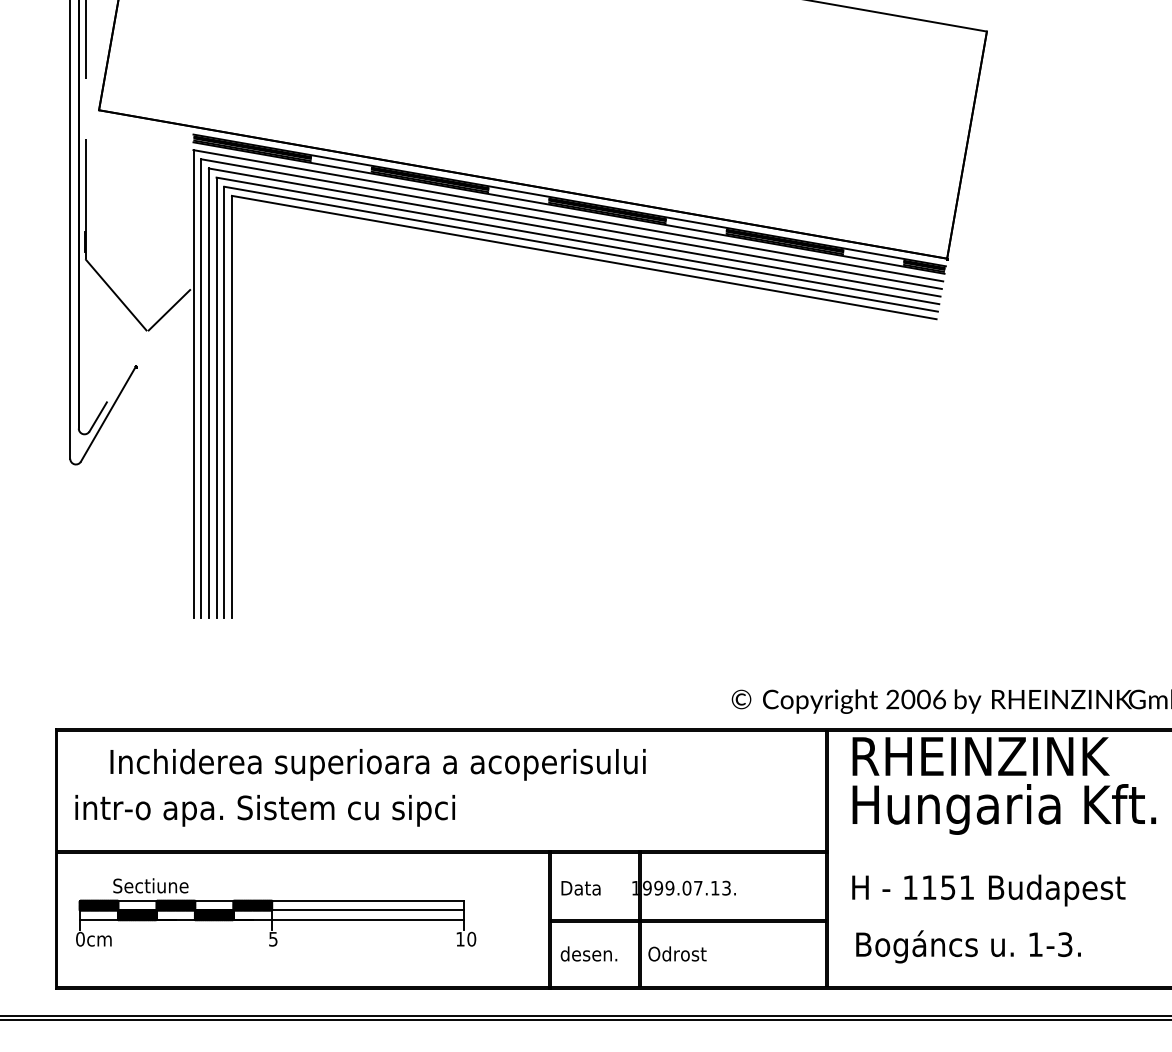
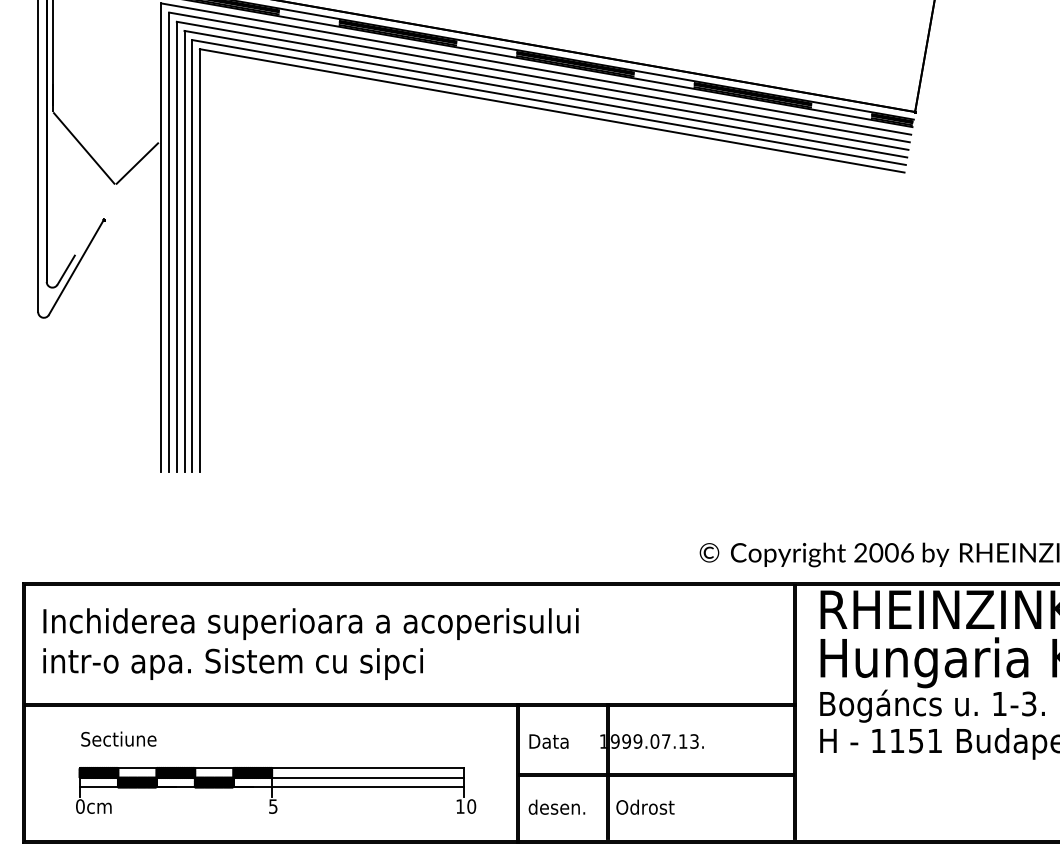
text: (377, 764) -> (310, 623), moved
part: (276, 922) -> (276, 789), moved
text: (968, 946) -> (932, 705), moved

